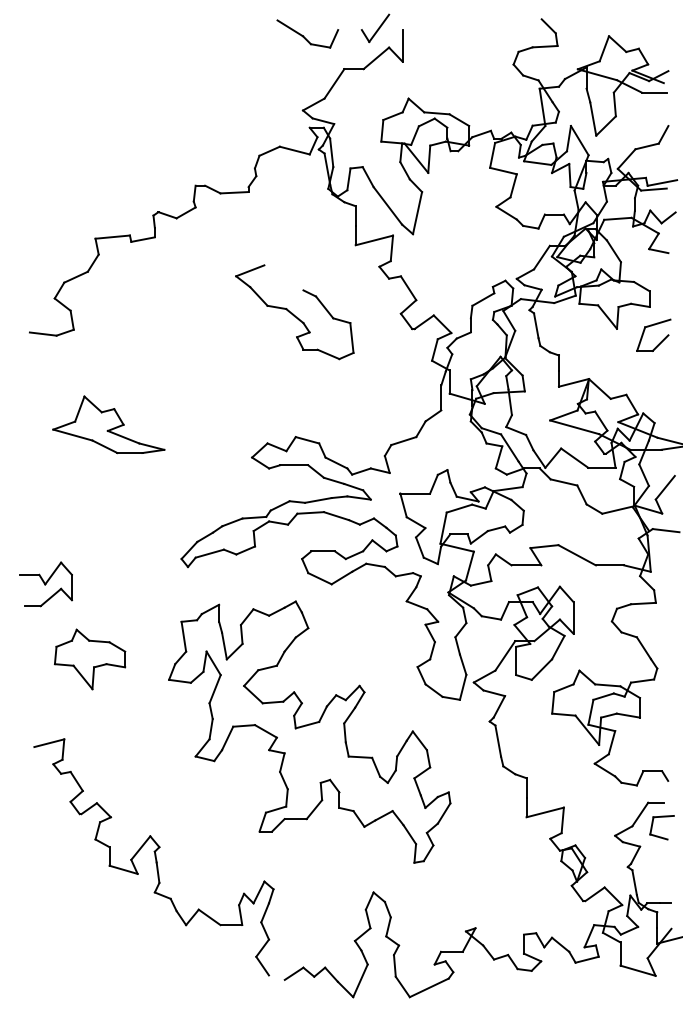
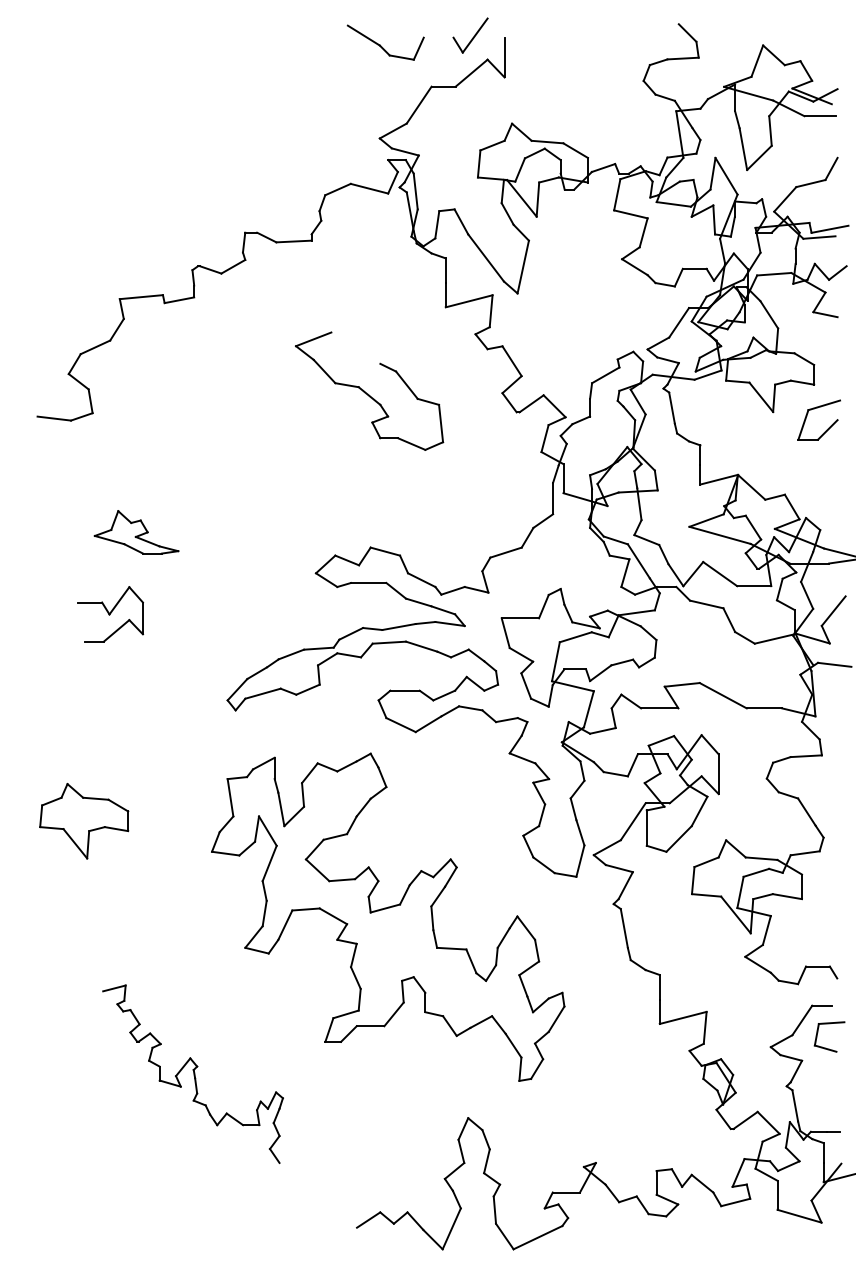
part: (108, 424) -> (136, 531), size x0.6
part: (45, 584) -> (109, 614), moved
part: (90, 659) -> (84, 821), moved
part: (153, 857) -> (192, 1074), size x0.6

